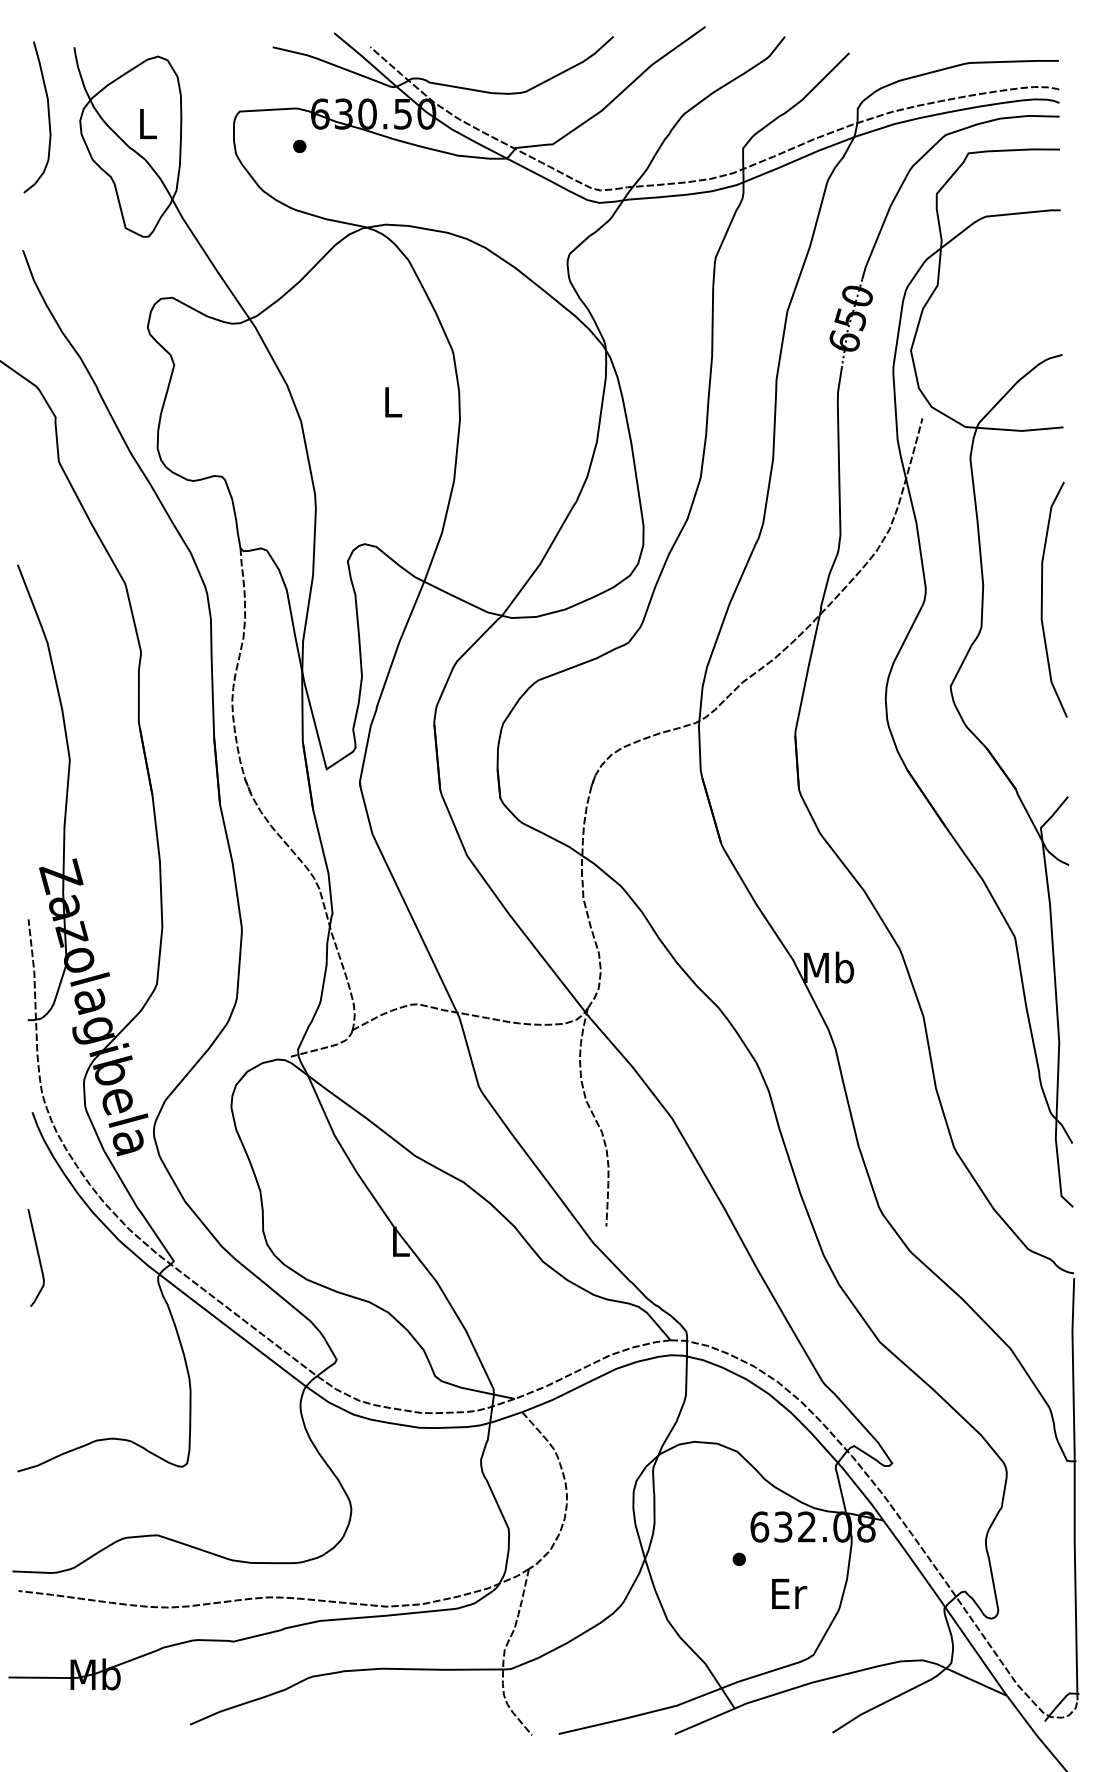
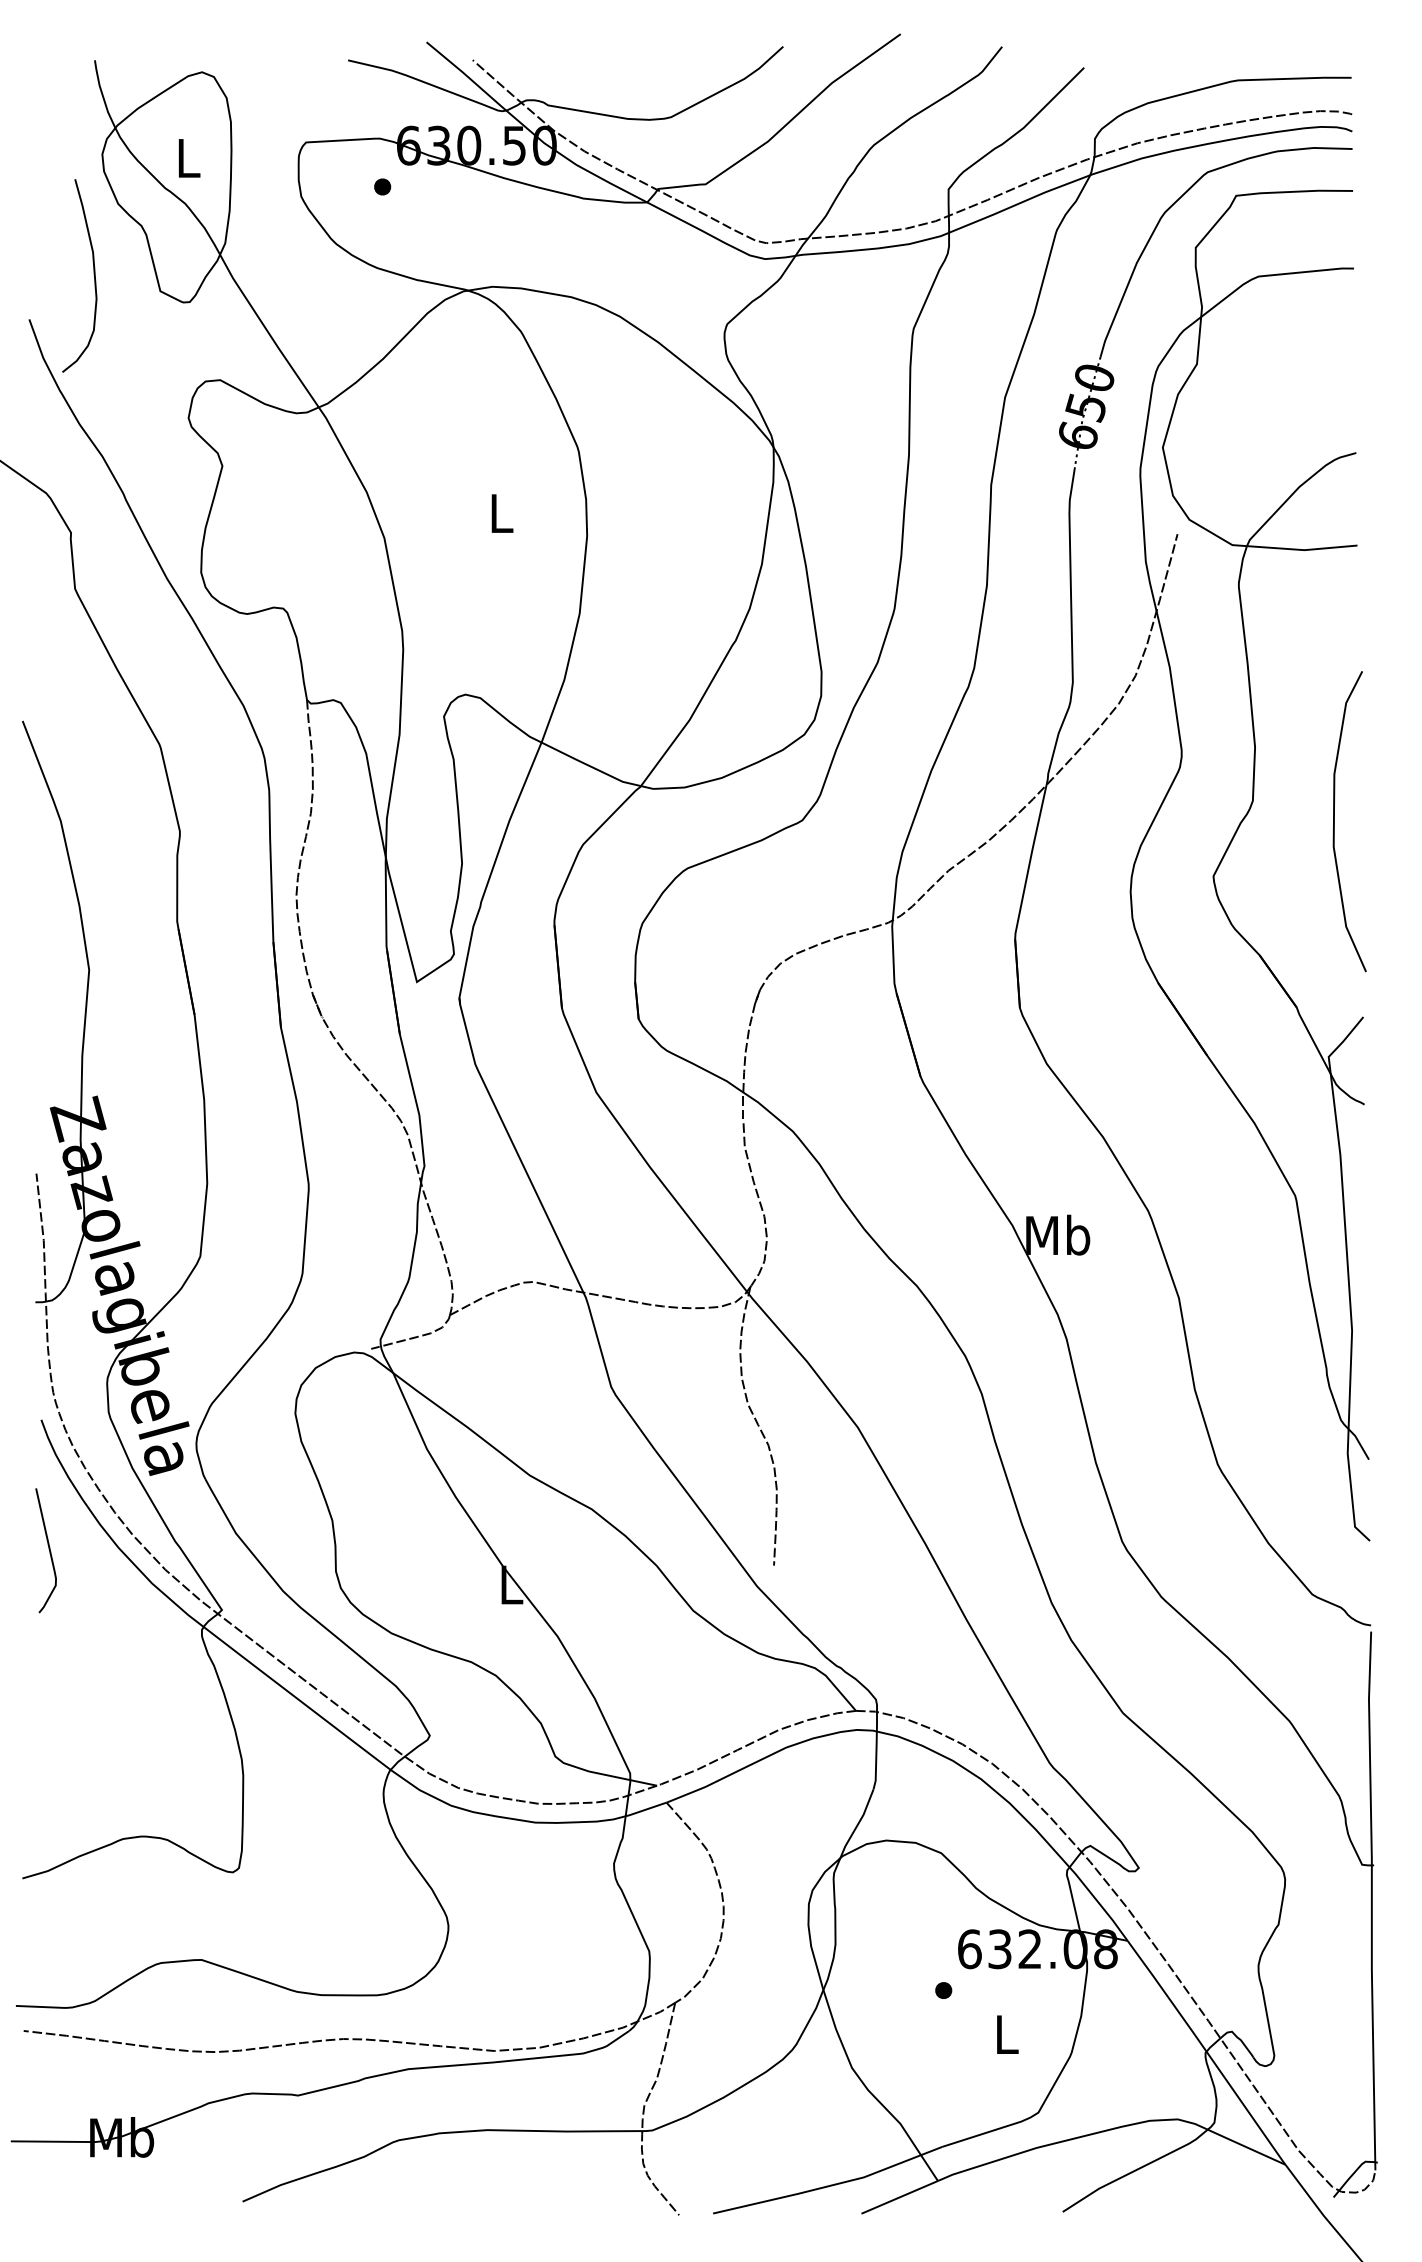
curve: (48, 117) -> (93, 275), moved
curve: (1042, 599) -> (1334, 821), moved
curve: (37, 1256) -> (48, 1549), moved
text: (789, 1593) -> (1007, 2034), Er -> L

